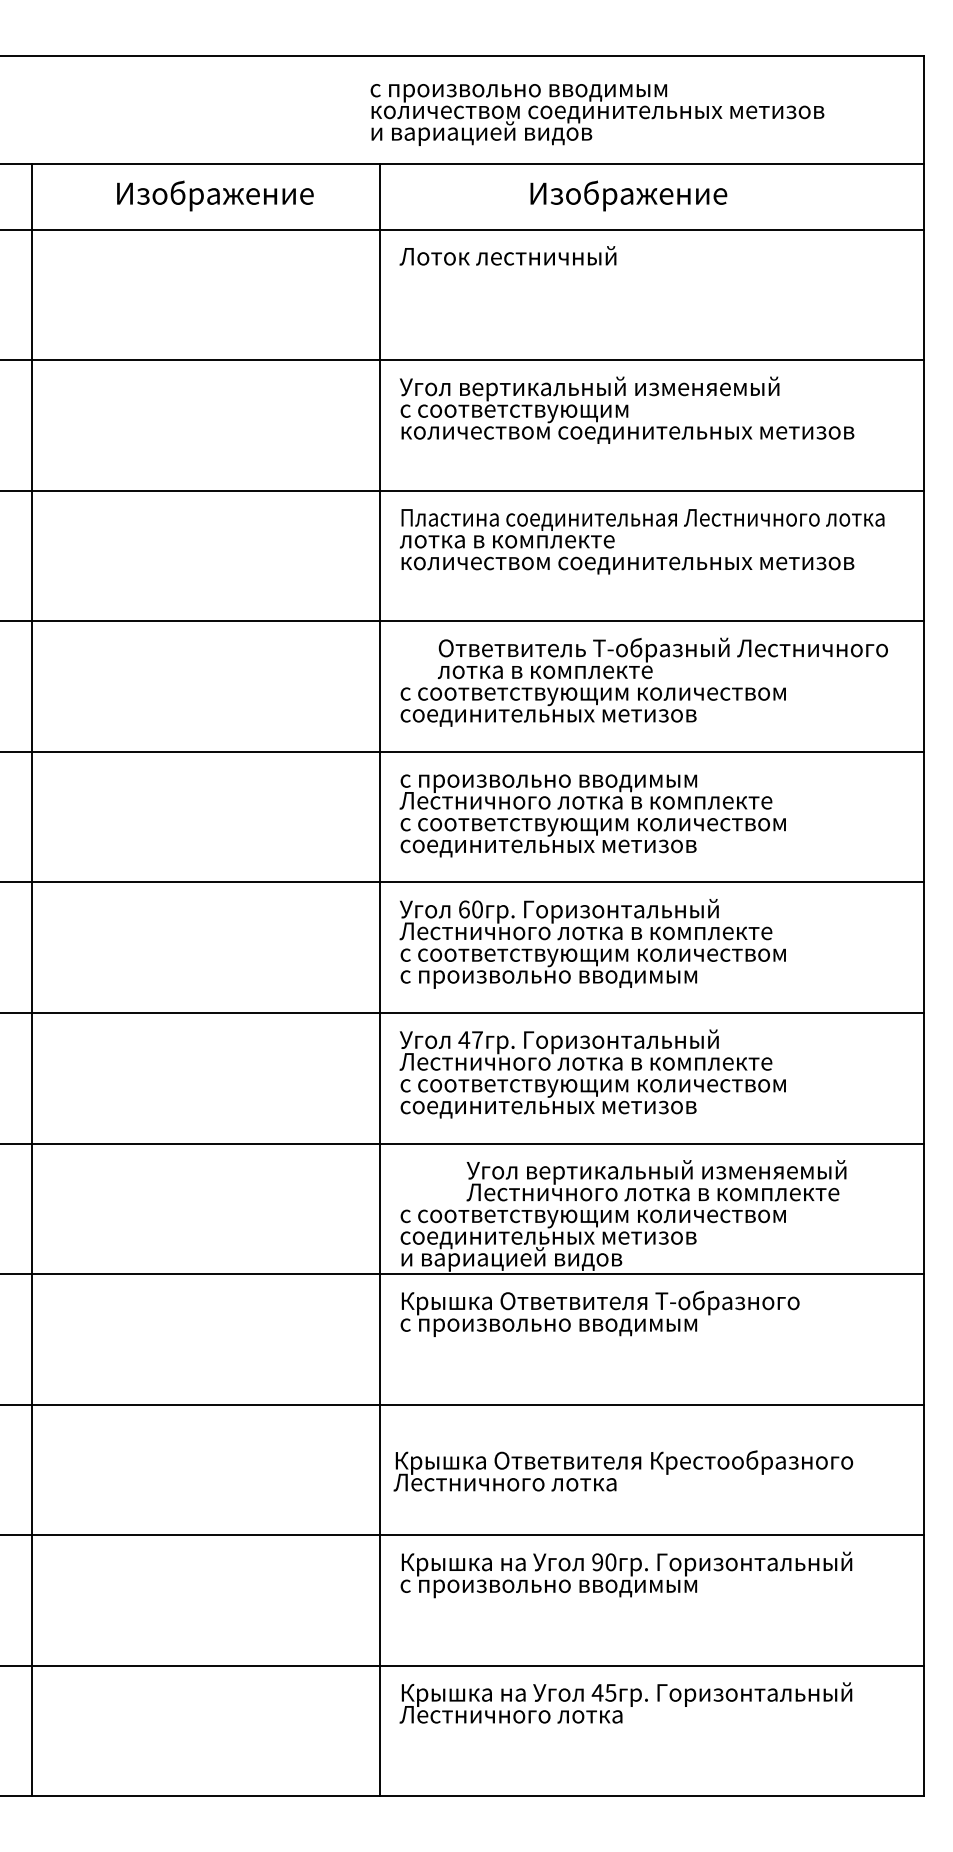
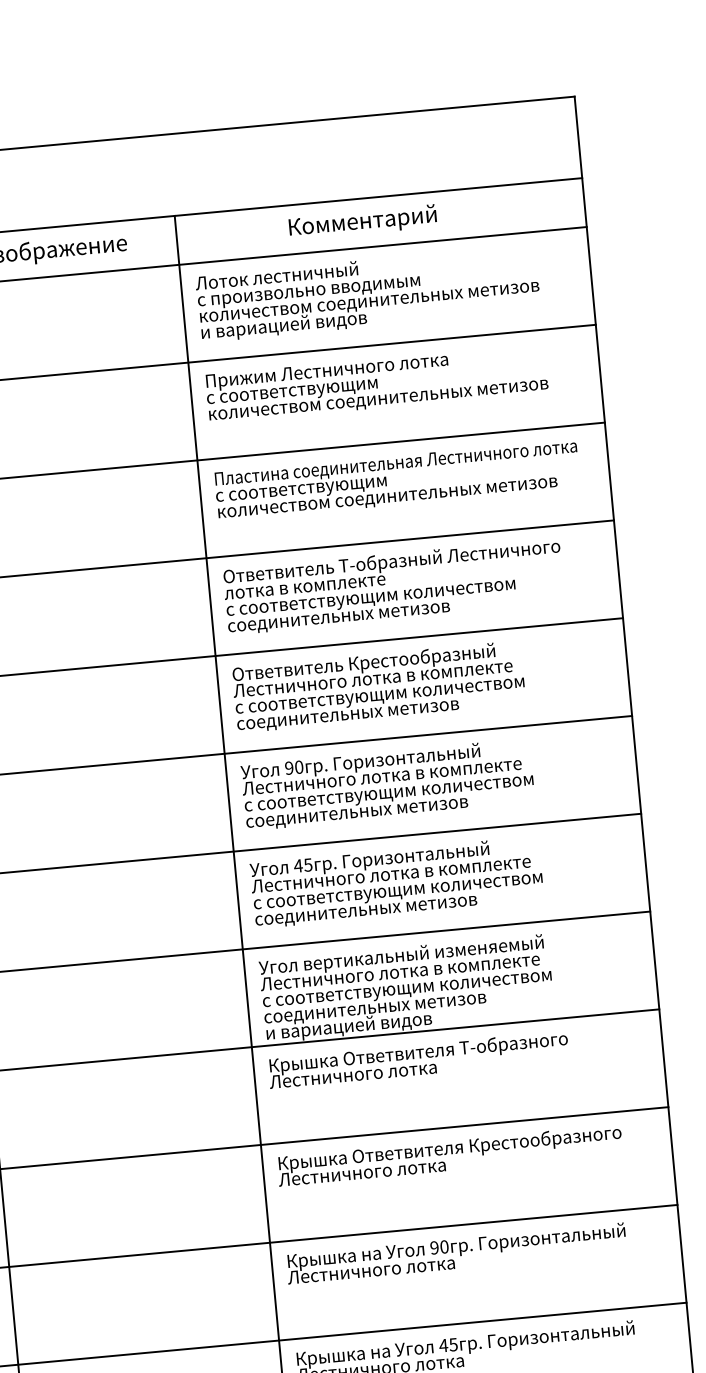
text: (597, 114) -> (369, 303), moved
text: (630, 195) -> (364, 221), Изображение -> Комментарий
text: (589, 388) -> (346, 369), Угол вертикальный изменяемый -> Прижим Лестничного лотка
text: (513, 544) -> (300, 491), лотка в комплекте -> с соответствующим
text: (662, 658) -> (391, 569), moved
text: (575, 780) -> (363, 663), с произвольно вводимым -> Ответвитель Крестообразный
text: (463, 909) -> (288, 768), 60 -> 90
text: (554, 979) -> (361, 814), с произвольно вводимым -> соединительных метизов
text: (476, 1039) -> (307, 864), 47 -> 45
text: (656, 1180) -> (401, 962), moved
text: (548, 1325) -> (381, 1073), с произвольно вводимым -> Лестничного лотка
text: (623, 1470) -> (450, 1155), moved
text: (548, 1586) -> (399, 1269), с произвольно вводимым -> Лестничного лотка

